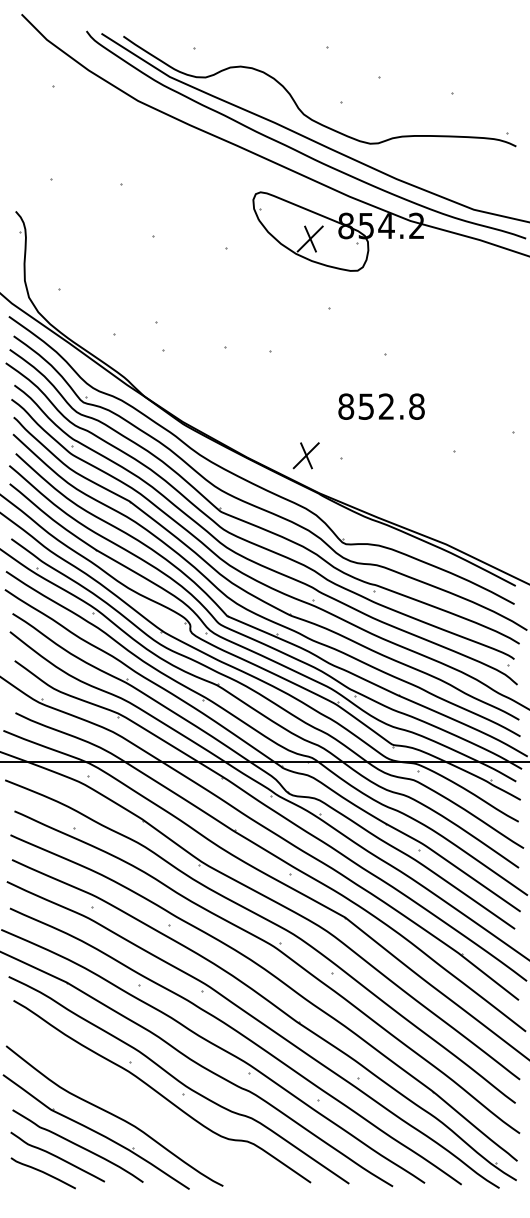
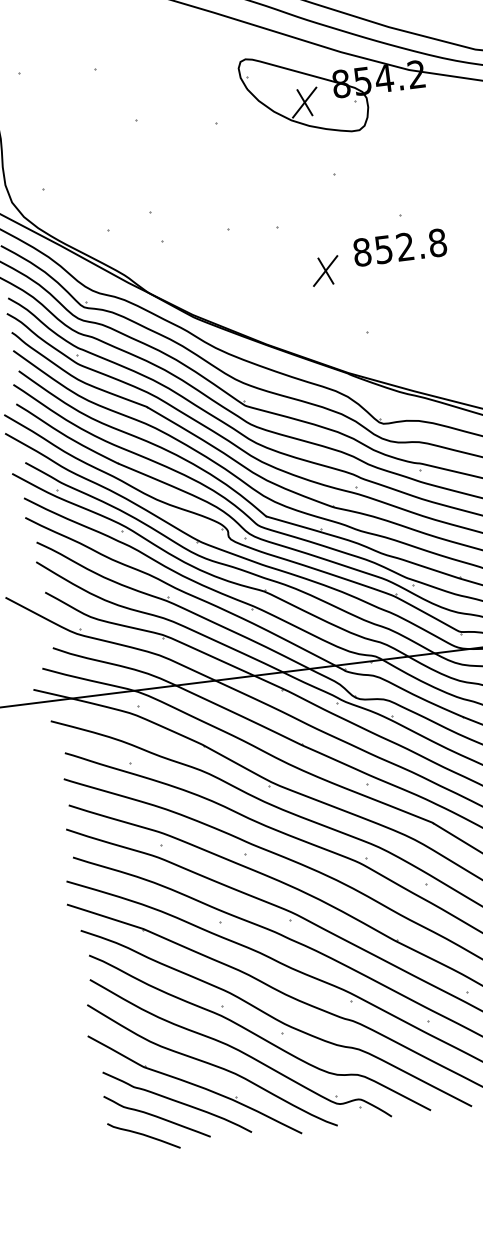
text: (381, 406) -> (399, 247), moved
part: (305, 455) -> (324, 270), moved
part: (142, 1103) -> (240, 1048), added

